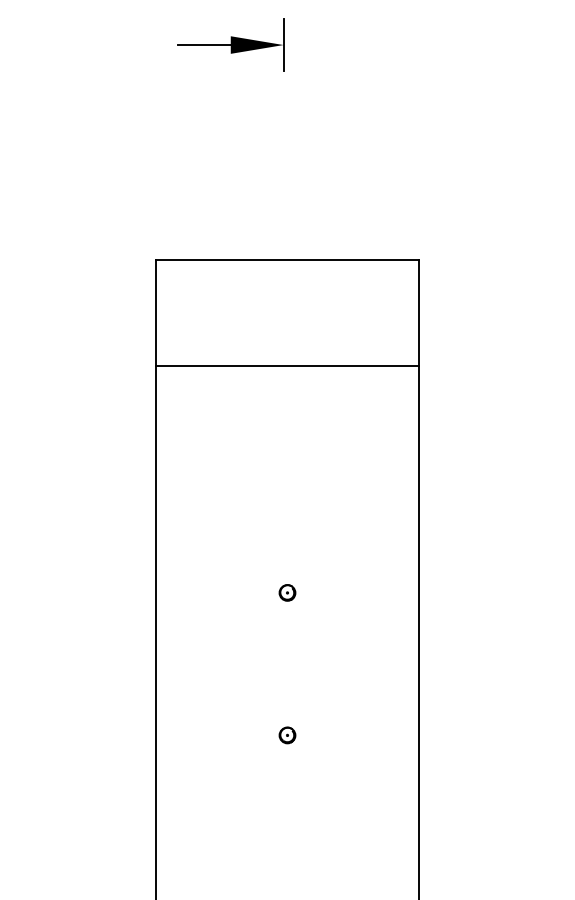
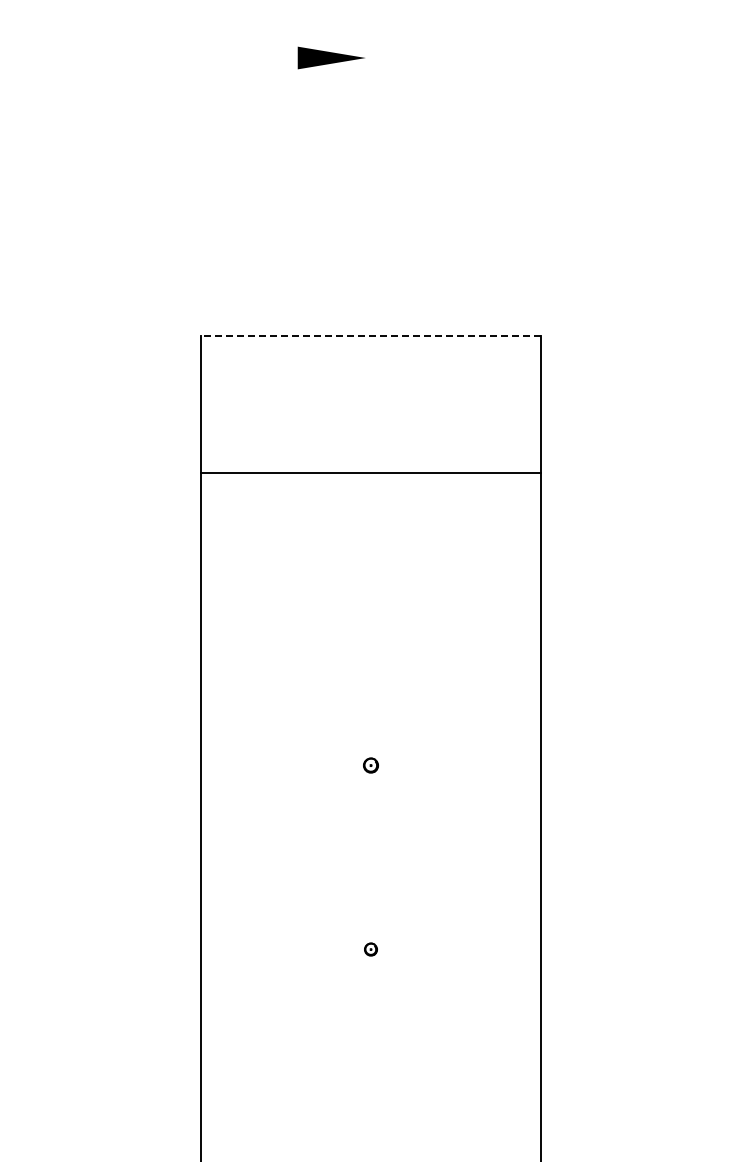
line: (283, 44) -> (365, 57), removed
line: (204, 45) -> (263, 58), removed
line: (287, 260) -> (370, 336), solid -> dashed
part: (287, 592) -> (370, 765), size x0.7
part: (287, 735) -> (370, 949), size x0.6

